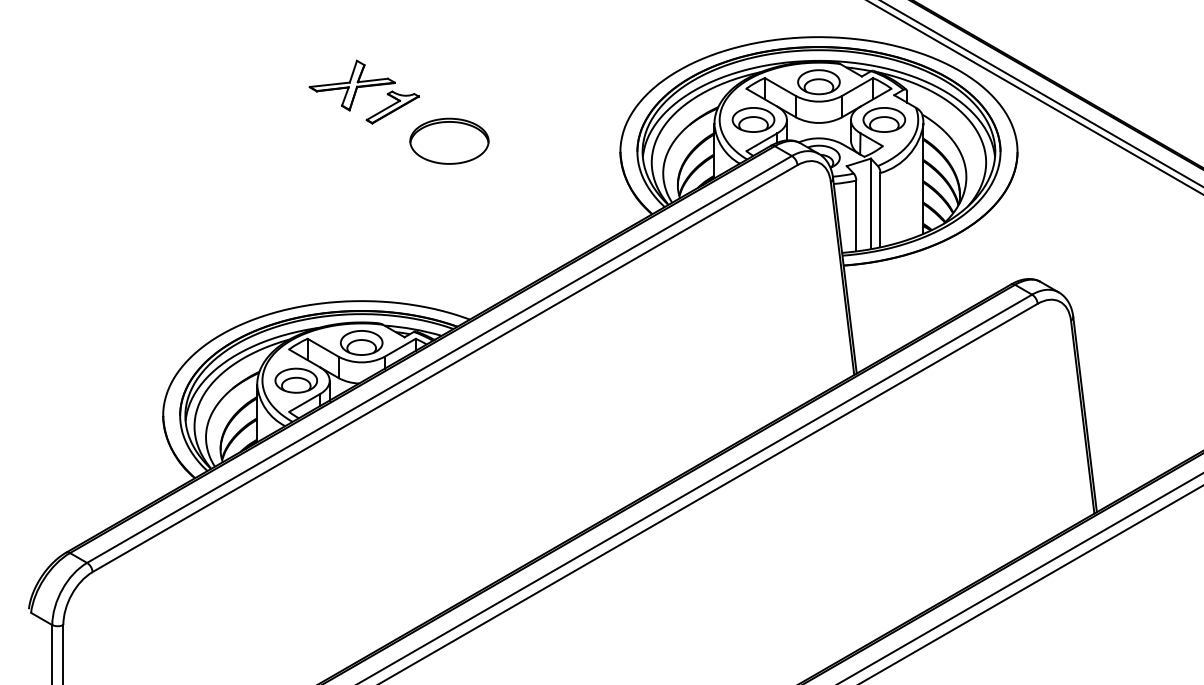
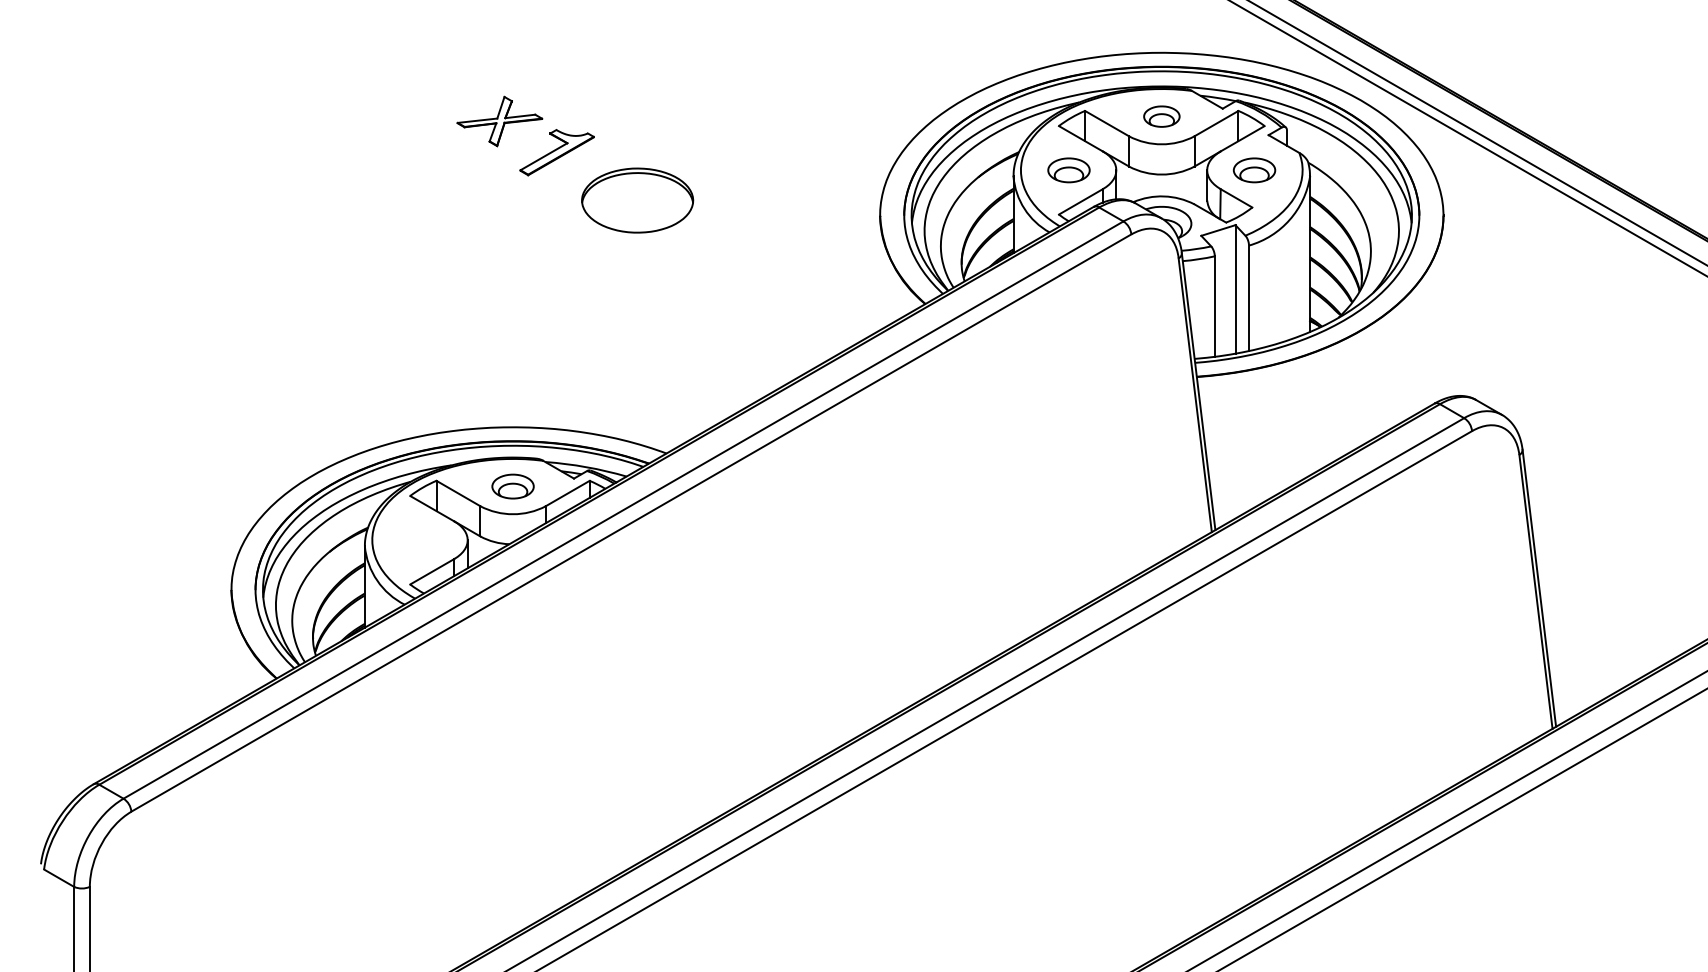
part: (818, 82) -> (1161, 116), size x0.6
part: (352, 85) -> (499, 121), size x0.7
part: (753, 120) -> (1068, 170), size x0.7
part: (884, 120) -> (1254, 170), size x0.7
part: (361, 342) -> (512, 486), size x0.7
part: (295, 380) -> (419, 540), removed

